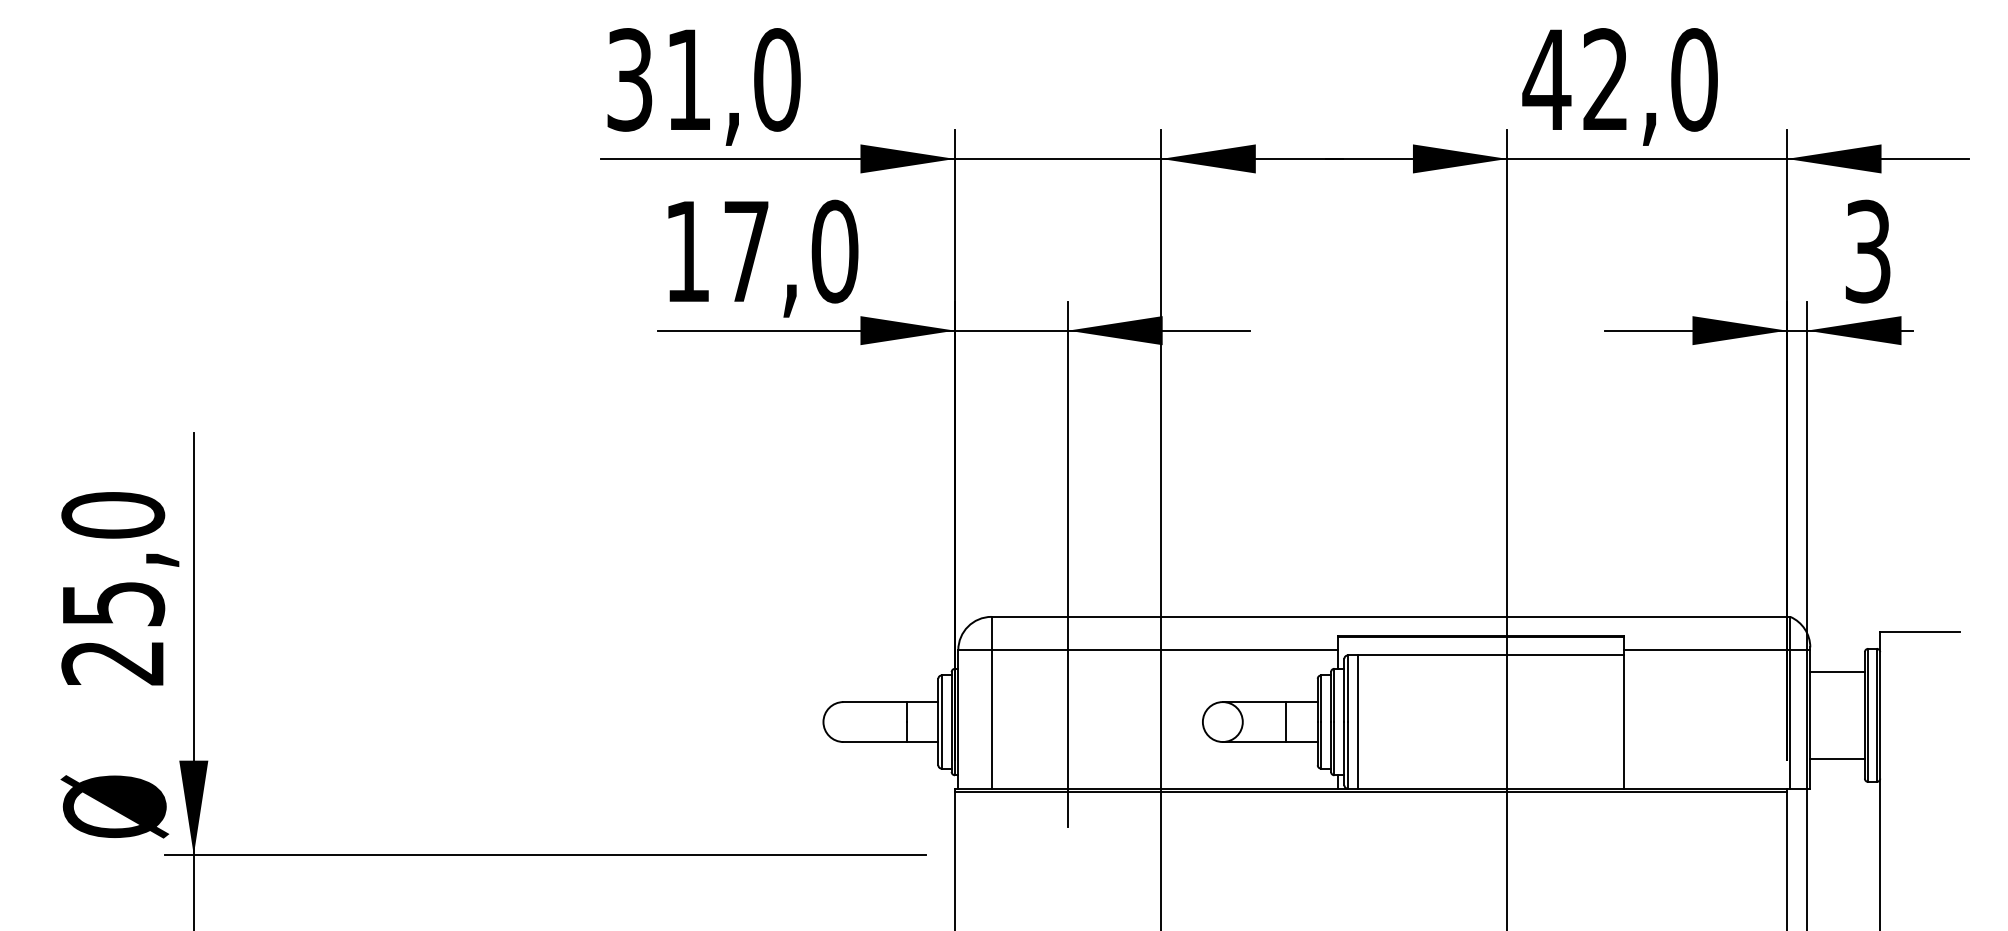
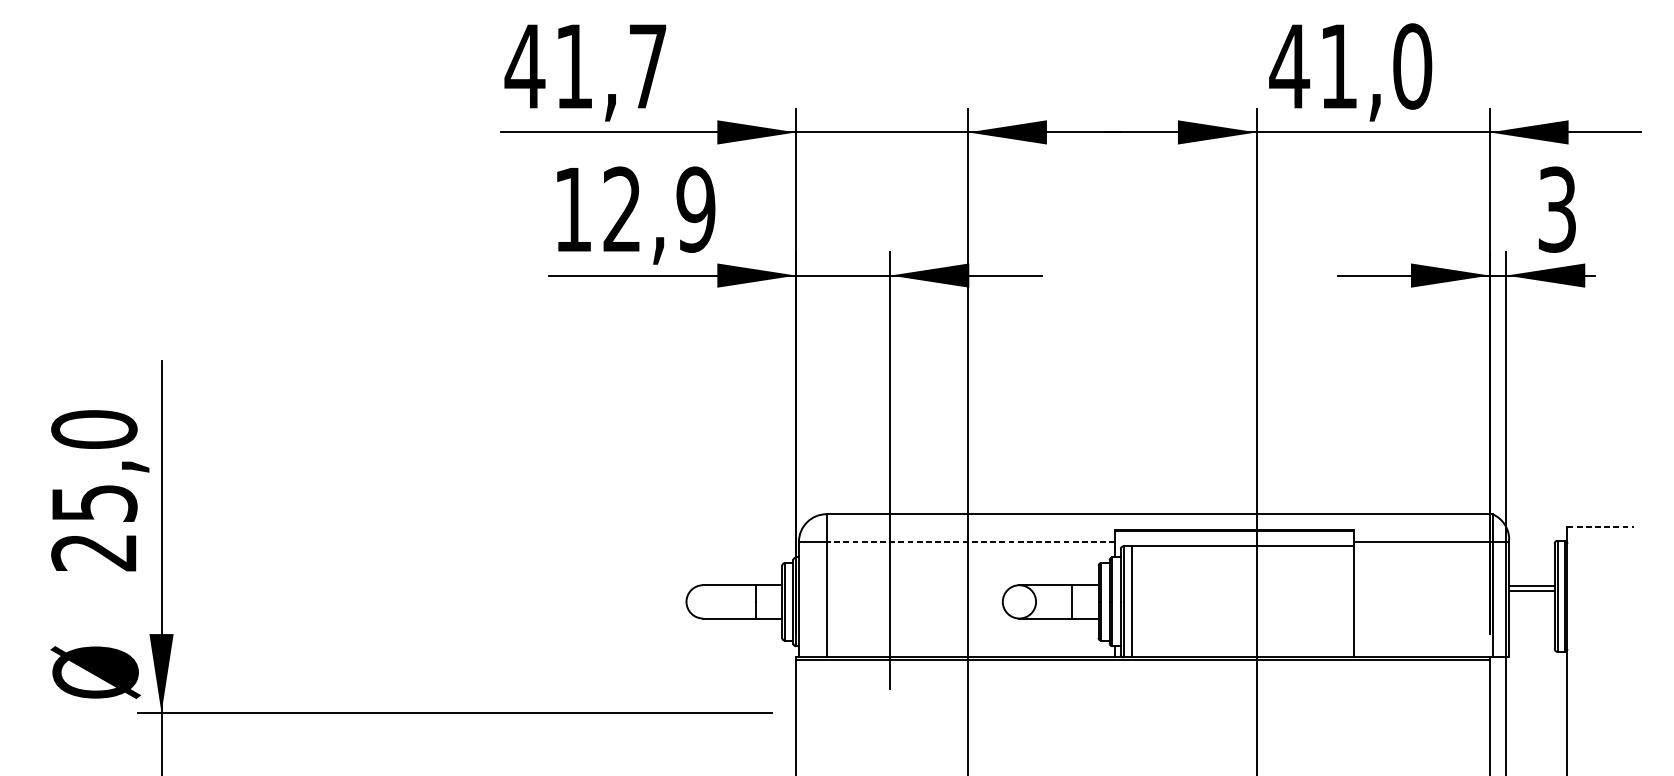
text: (1605, 78) -> (1338, 65), 42,0 -> 41,0
text: (702, 79) -> (585, 66), 31,0 -> 41,7
text: (791, 251) -> (659, 209), 17,0 -> 12,9
line: (1920, 632) -> (1601, 527), solid -> dashed
line: (1164, 650) -> (970, 542), solid -> dashed
line: (1837, 672) -> (1531, 586), moved
line: (1837, 758) -> (1531, 590), moved

